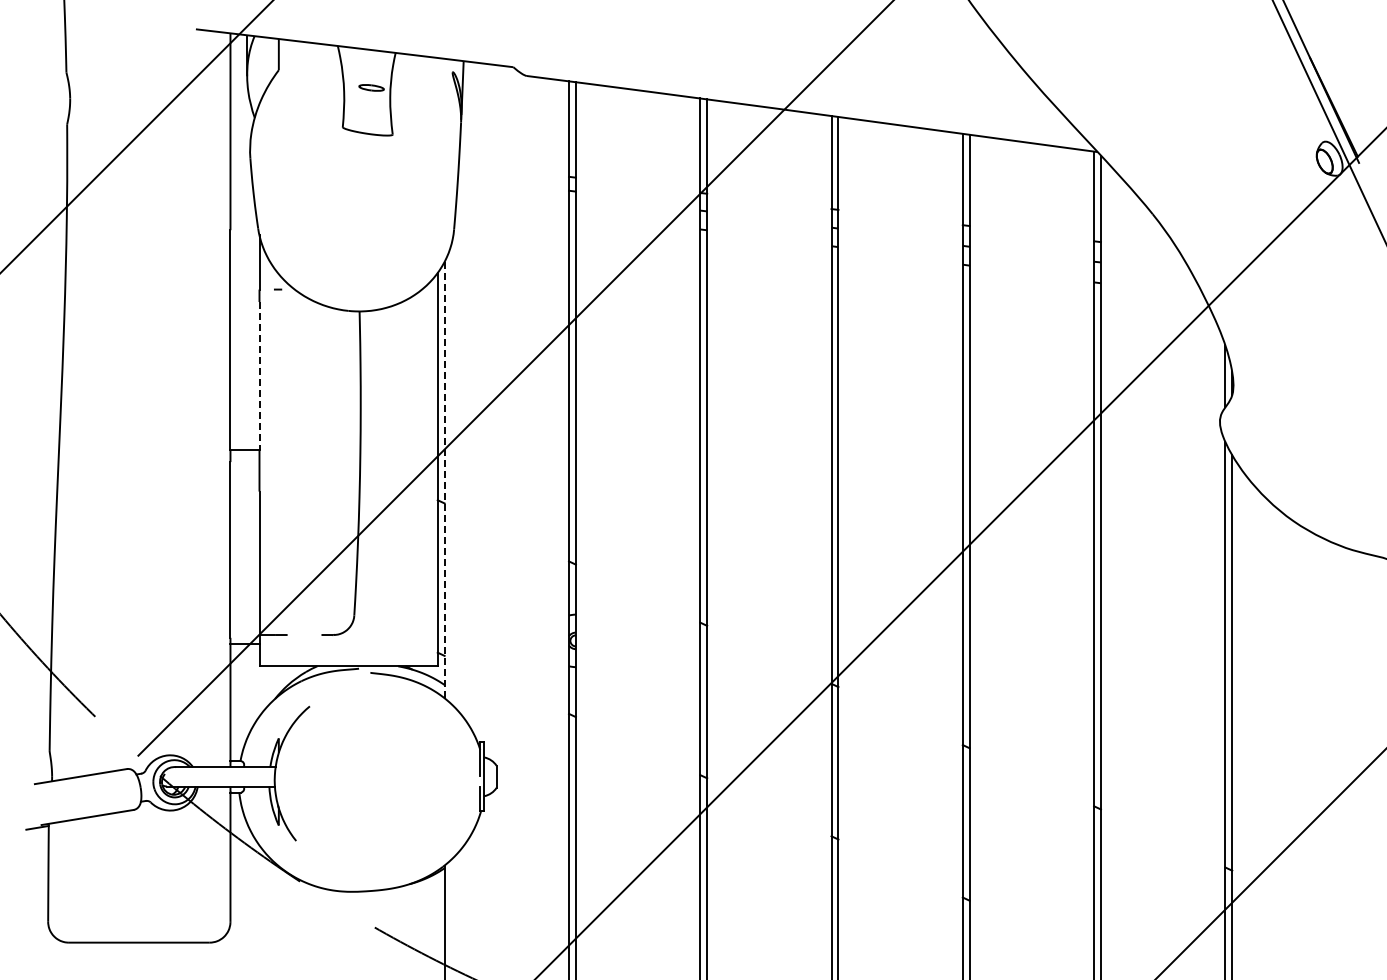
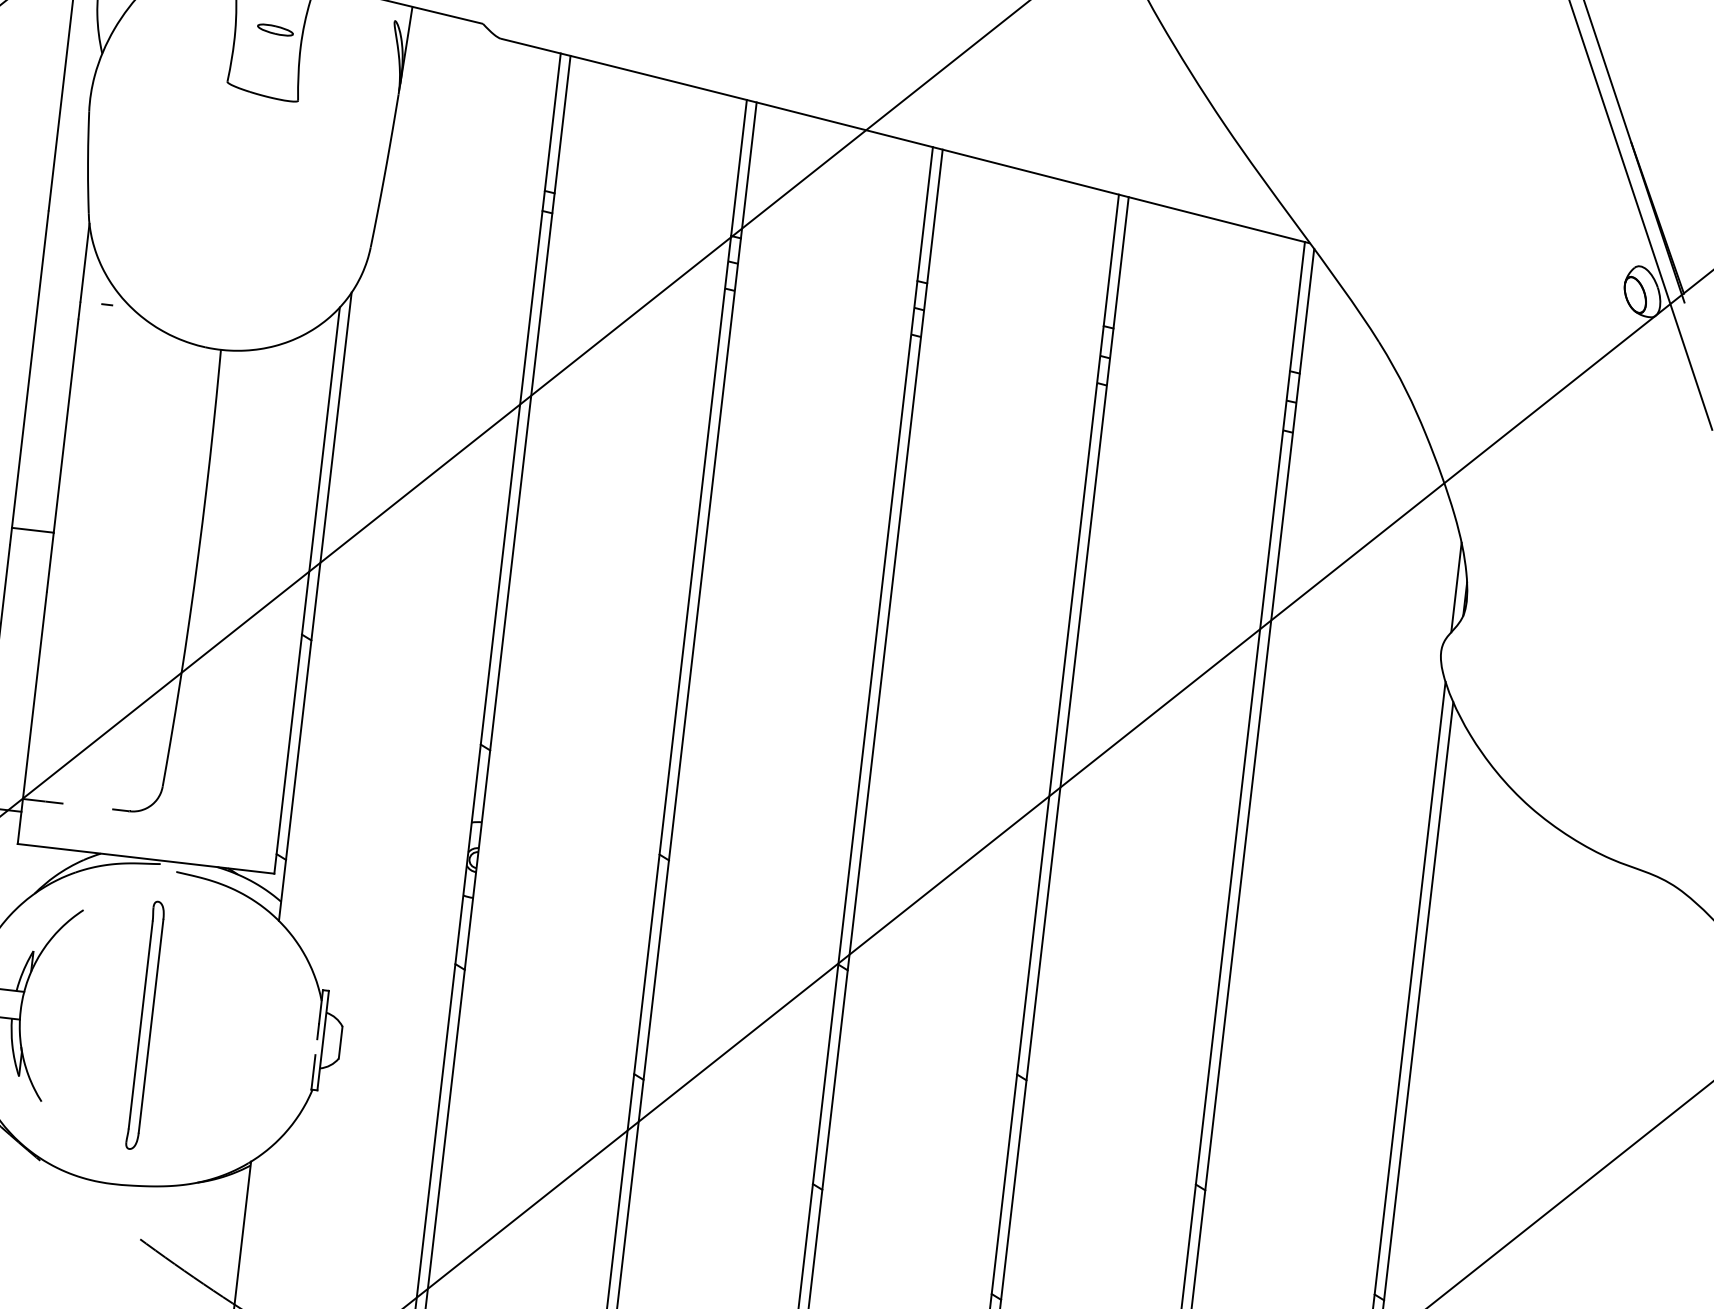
line: (259, 376) -> (66, 426), dashed -> solid
line: (444, 480) -> (315, 607), dashed -> solid
part: (361, 780) -> (145, 1025), added

